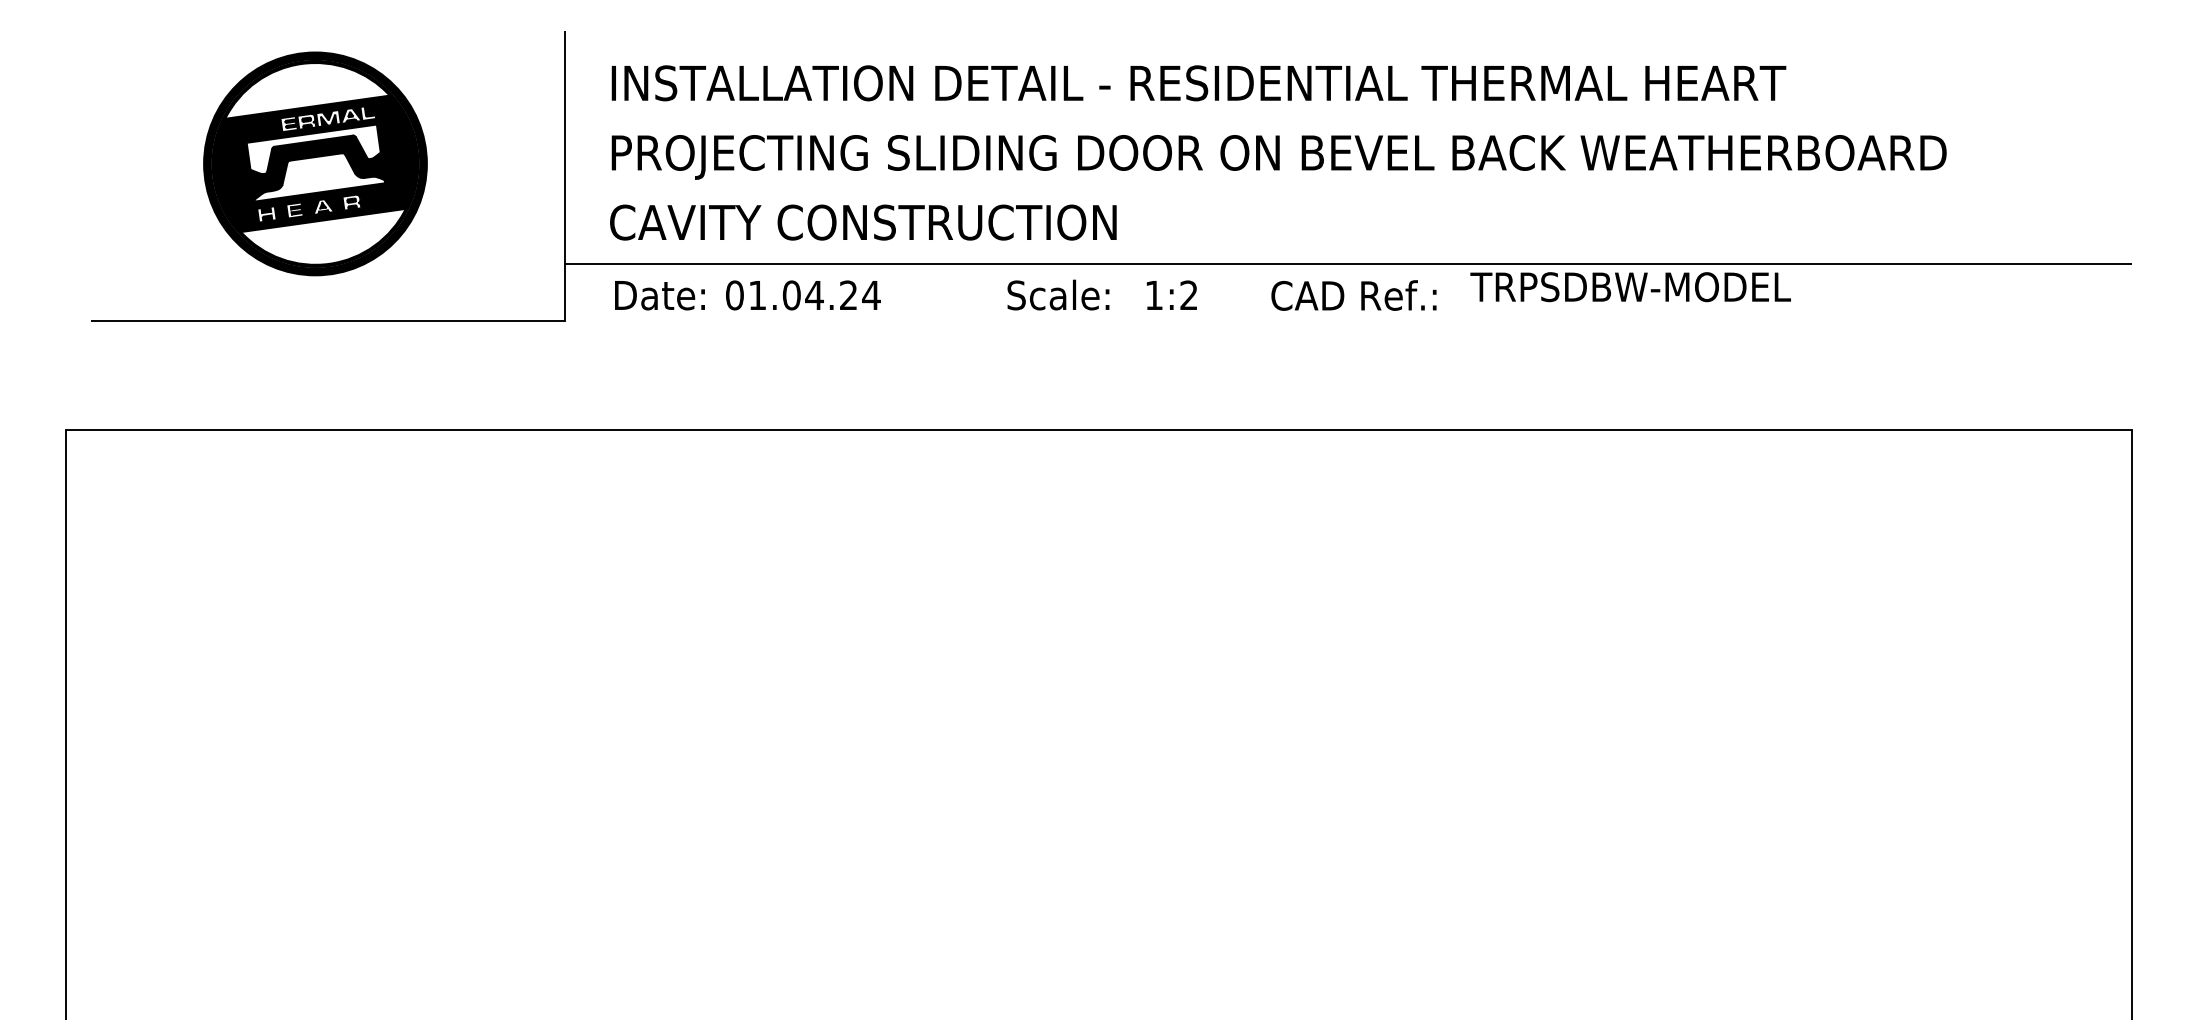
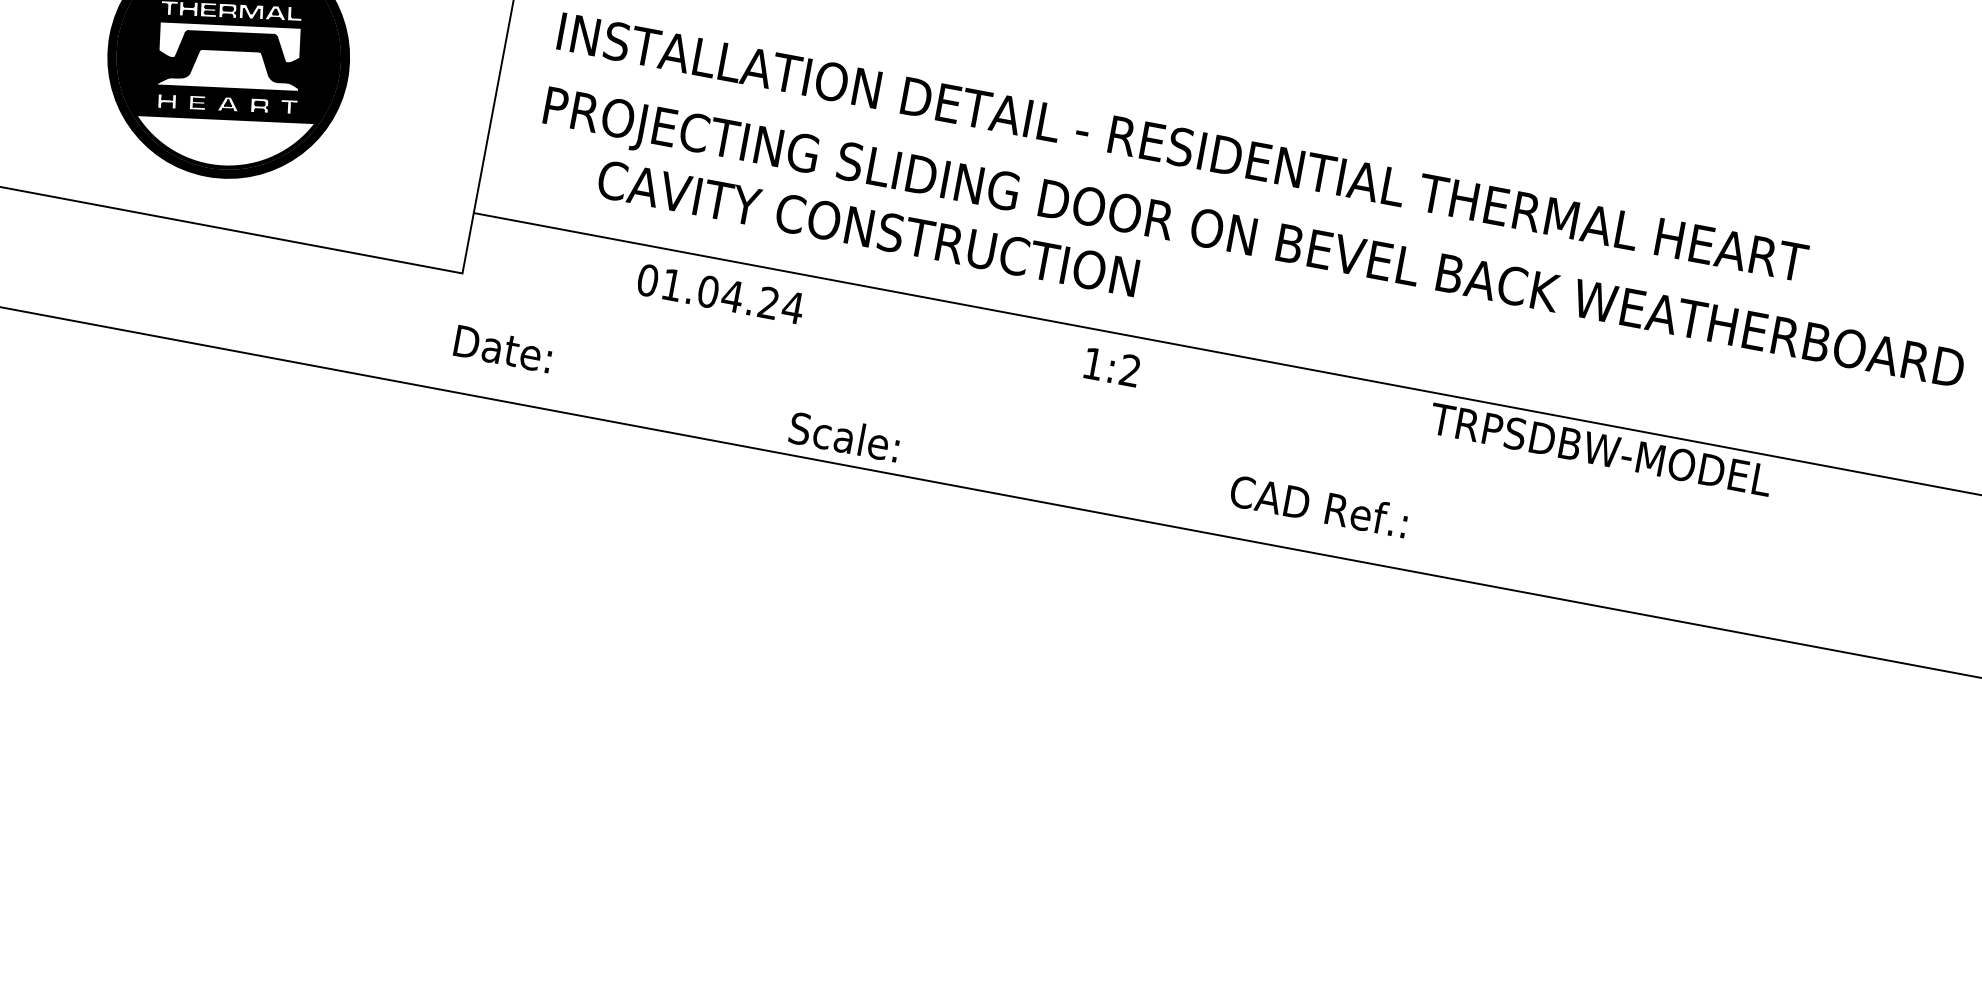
text: (863, 222) -> (868, 228), moved
text: (1058, 294) -> (844, 436), moved
text: (659, 295) -> (502, 349), moved
text: (1353, 295) -> (1318, 506), moved

